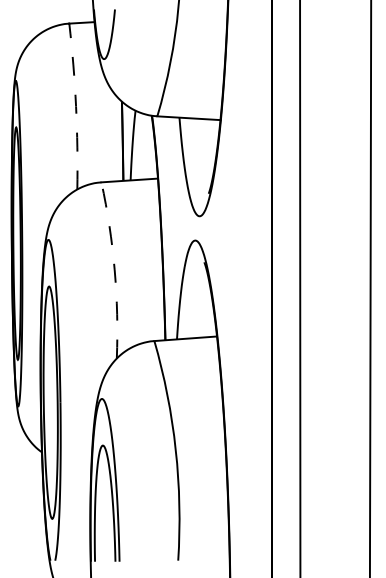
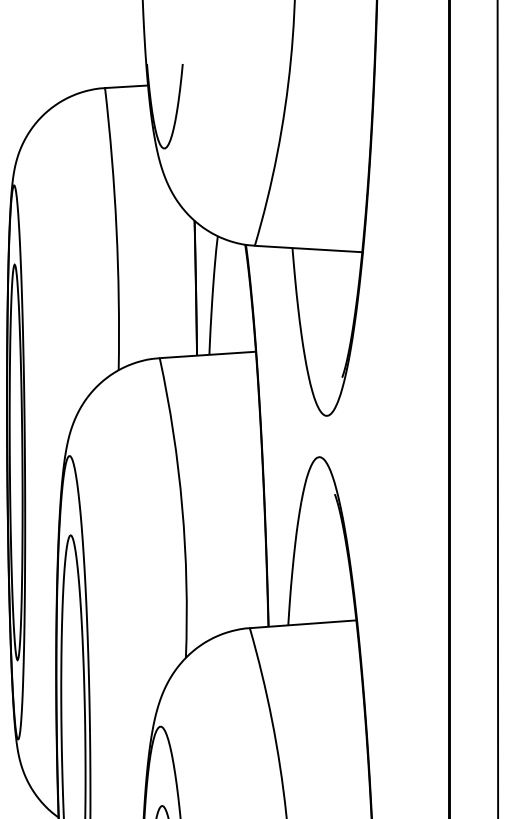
arc: (76, 106) -> (117, 229), dashed -> solid
arc: (114, 269) -> (181, 506), dashed -> solid

